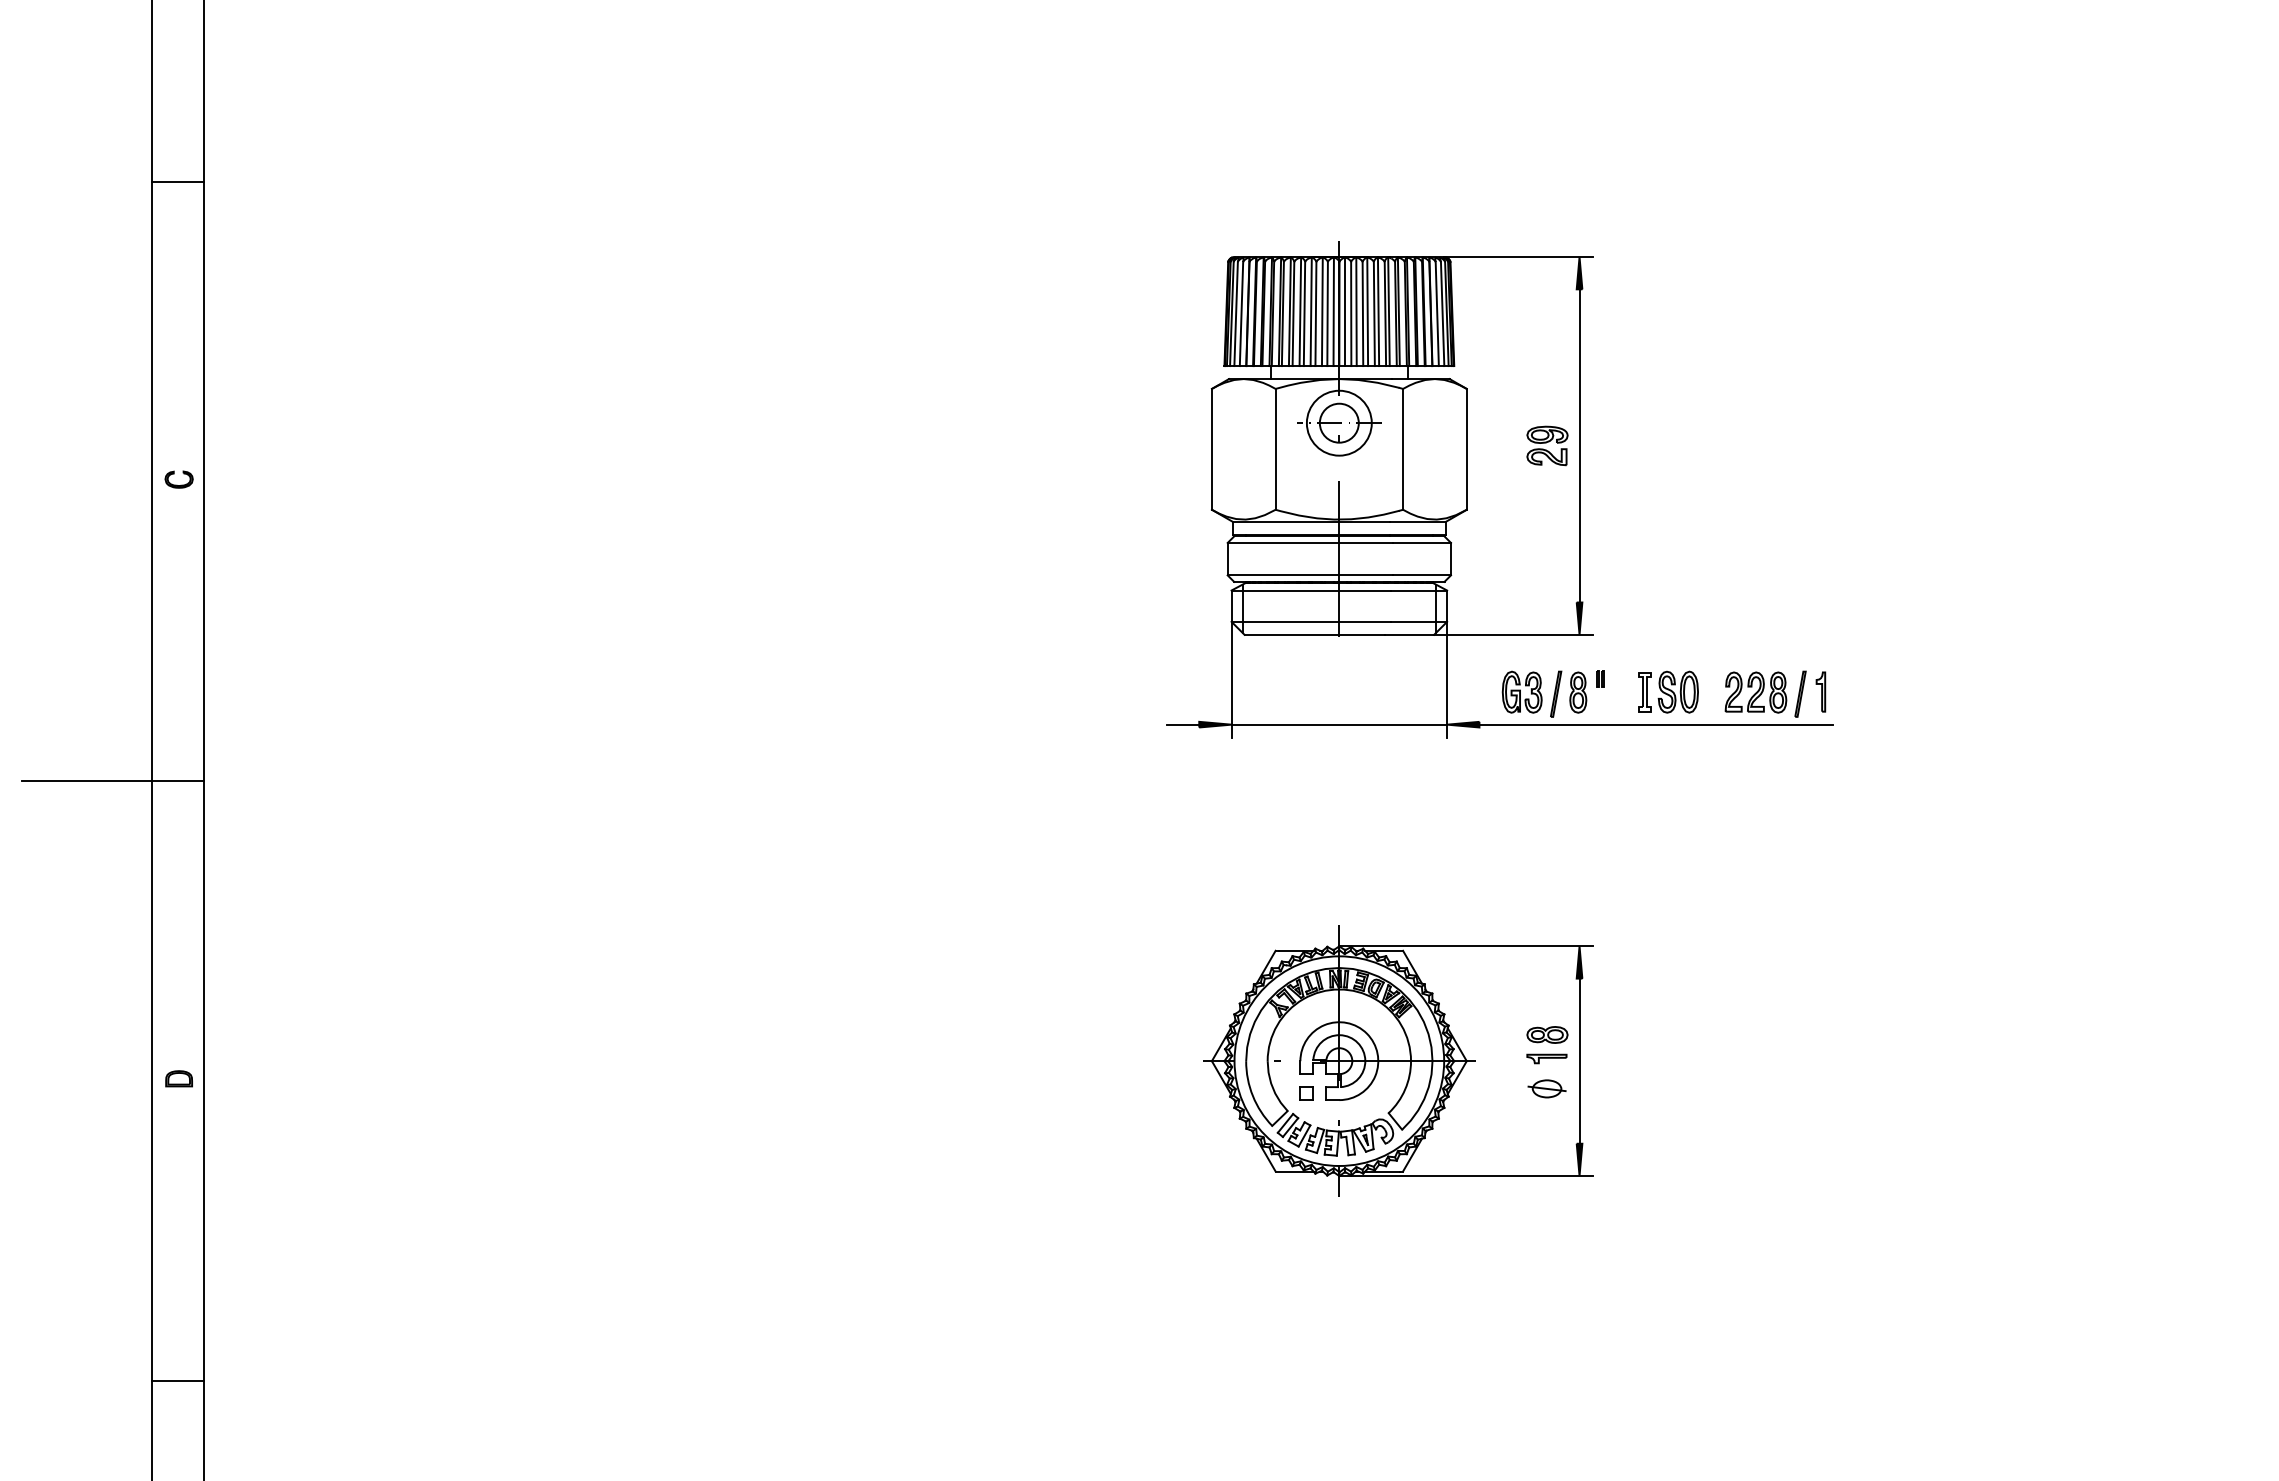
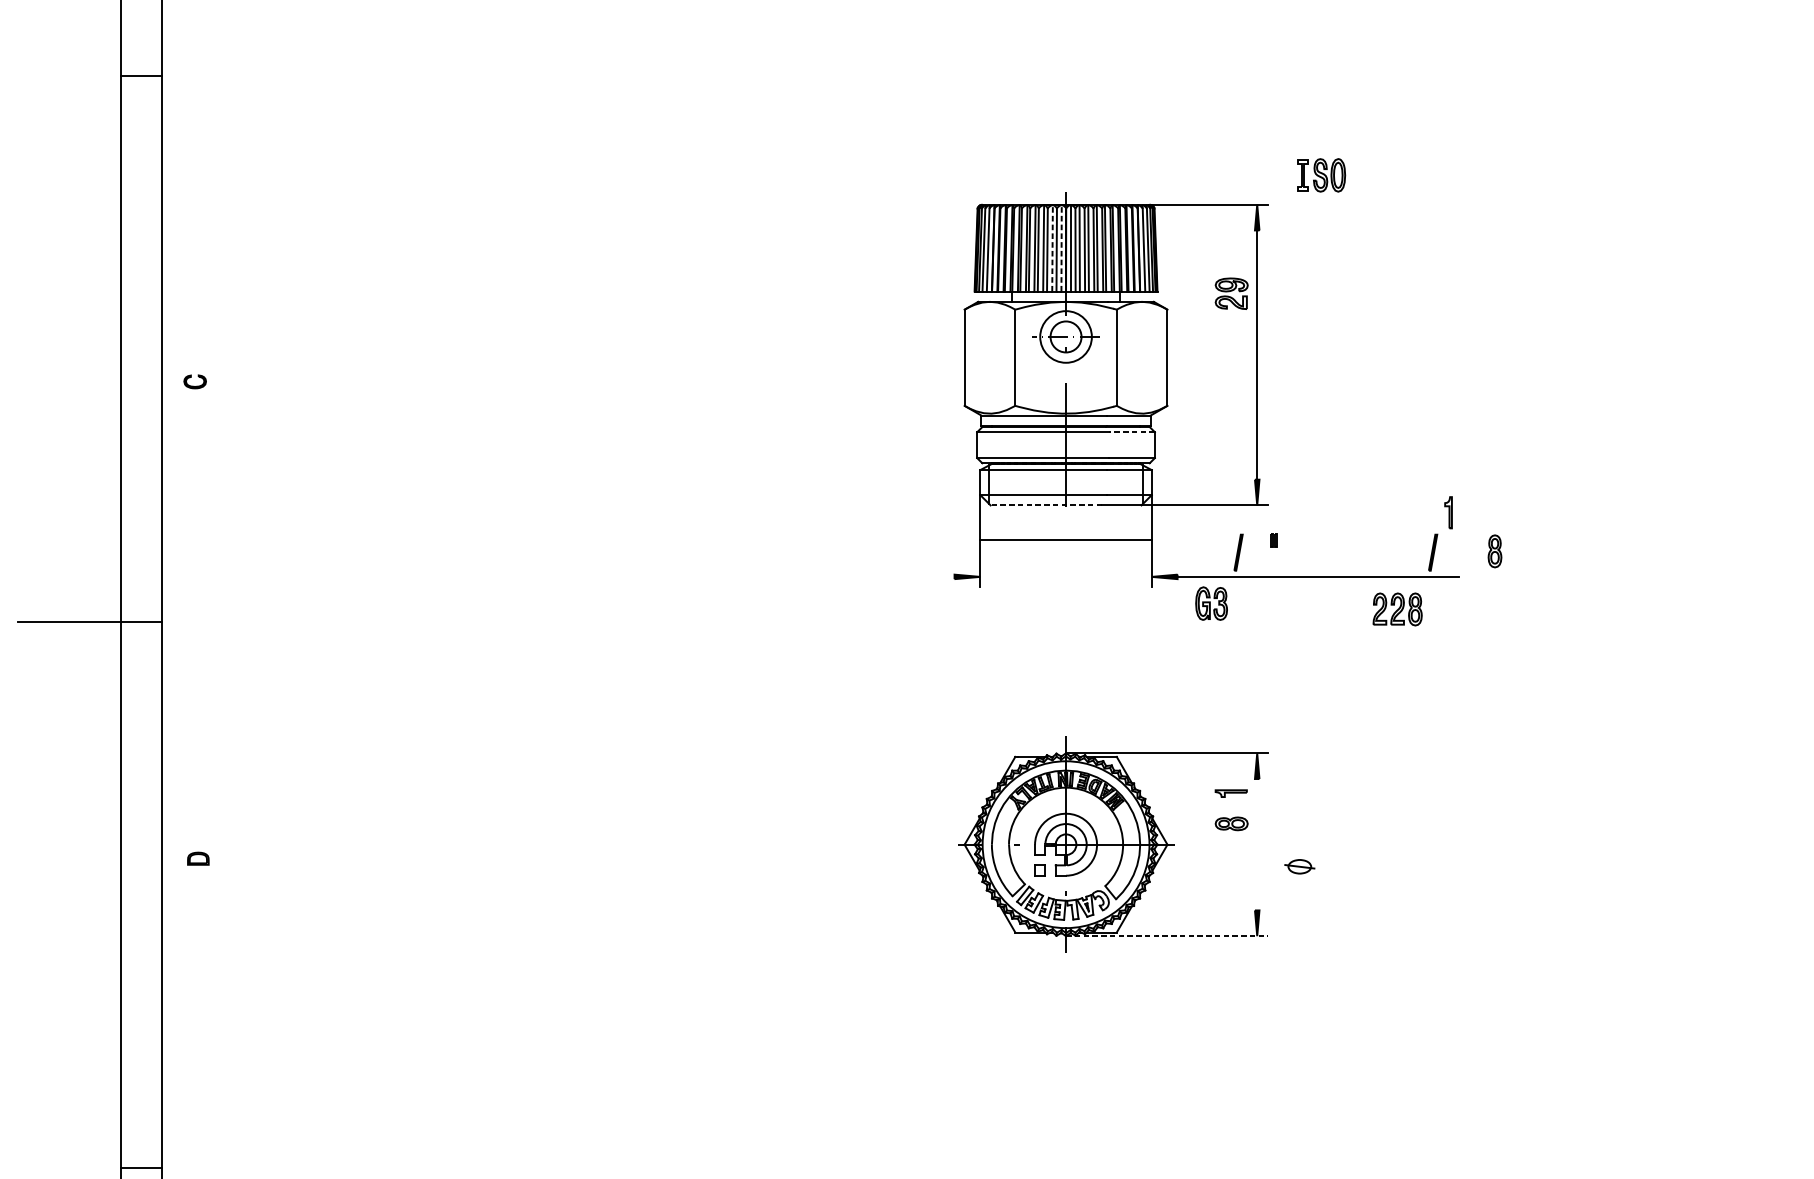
line: (177, 182) -> (141, 76), moved
line: (1322, 311) -> (1052, 248), solid -> dashed
line: (1333, 311) -> (1061, 248), solid -> dashed
part: (1547, 445) -> (1231, 293), moved
part: (178, 479) -> (194, 381), moved
line: (1421, 542) -> (1131, 431), solid -> dashed
line: (1314, 634) -> (1046, 505), solid -> dashed
part: (1521, 691) -> (1211, 603), moved
part: (1668, 691) -> (1321, 174), moved
part: (1820, 691) -> (1448, 512), moved
part: (1578, 692) -> (1495, 551), moved
part: (1755, 692) -> (1397, 609), moved
line: (1182, 724) -> (941, 576), removed
line: (1339, 724) -> (1066, 540), moved
part: (1546, 1058) -> (1230, 793), moved
line: (1579, 1060) -> (1257, 844), removed
part: (178, 1078) -> (197, 858), moved
part: (1546, 1088) -> (1299, 866), moved
line: (1465, 1176) -> (1166, 936), solid -> dashed
line: (177, 1380) -> (141, 1168), moved

